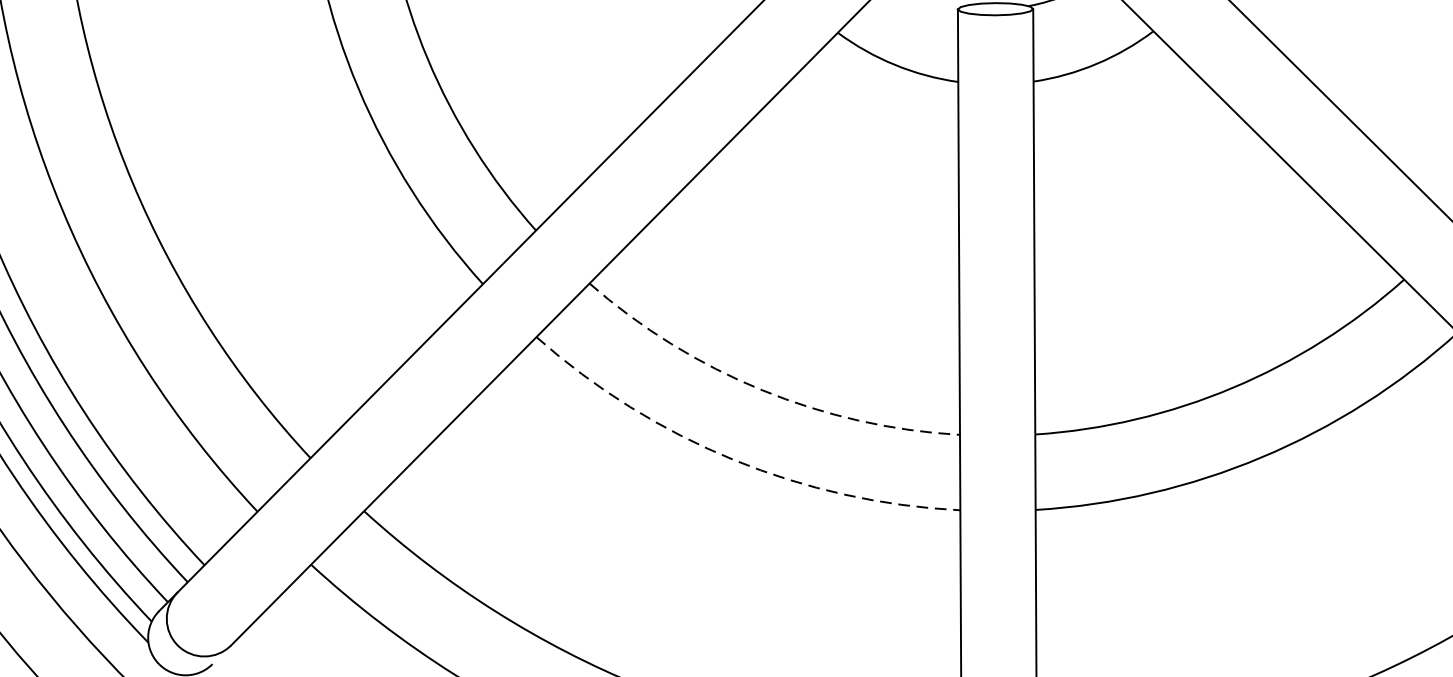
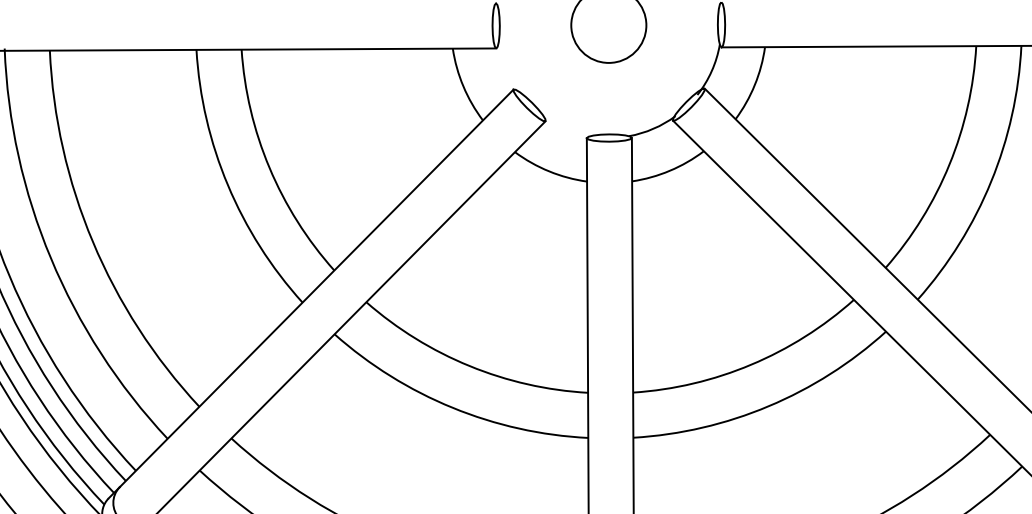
arc: (761, 390) -> (469, 366), dashed -> solid
arc: (733, 459) -> (452, 407), dashed -> solid

